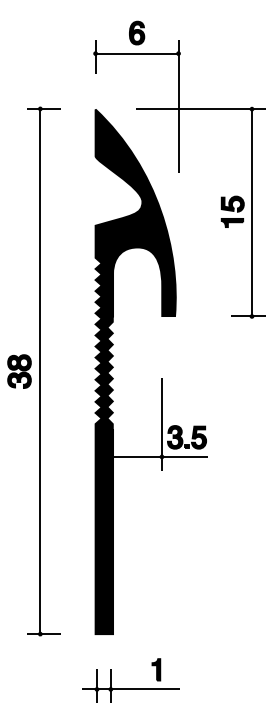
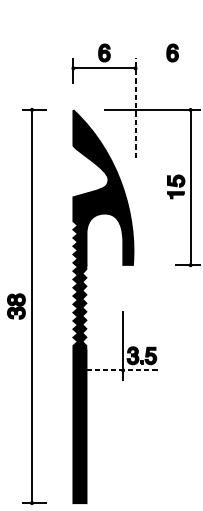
part: (228, 32) -> (172, 52), added
line: (178, 106) -> (135, 107), solid -> dashed
line: (161, 456) -> (122, 370), solid -> dashed

